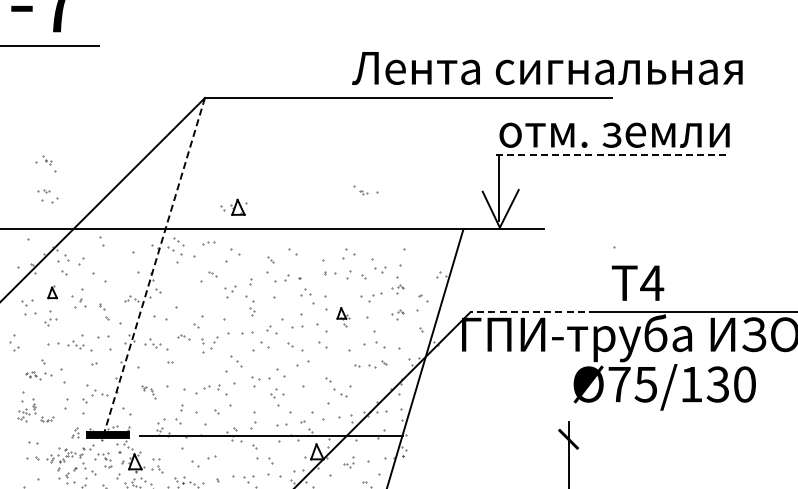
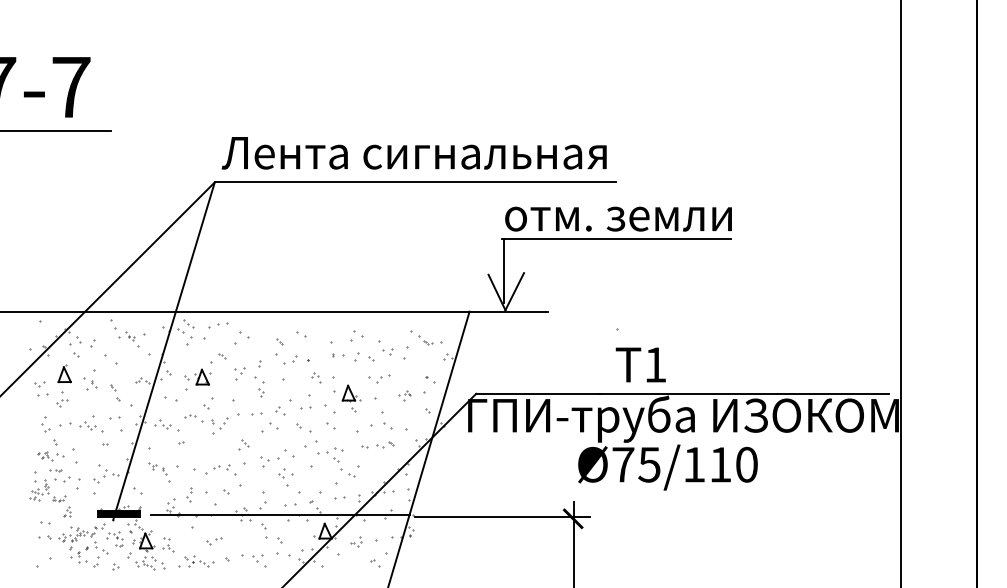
text: (546, 68) -> (413, 153), moved
line: (612, 154) -> (616, 238), dashed -> solid
part: (45, 164) -> (128, 339), moved
part: (366, 190) -> (430, 340), moved
part: (47, 196) -> (59, 475), moved
part: (233, 206) -> (197, 376), moved
part: (208, 243) -> (218, 325), size x1.67
line: (152, 269) -> (163, 351), dashed -> solid
text: (652, 282) -> (655, 364), 4 -> 1
part: (397, 288) -> (404, 370), removed
part: (52, 291) -> (64, 373), size x1.43
part: (308, 295) -> (316, 377), size x0.62
line: (533, 312) -> (538, 393), dashed -> solid
part: (343, 317) -> (351, 398), size x1.43
part: (183, 337) -> (193, 418), size x1.67
part: (13, 342) -> (45, 424), moved
part: (234, 363) -> (243, 444), size x0.62
part: (322, 370) -> (330, 450), added
text: (718, 384) -> (720, 464), Ø75/130 -> Ø75/110
part: (148, 392) -> (159, 472), size x1.43
part: (179, 414) -> (189, 494), size x0.71
part: (331, 417) -> (339, 497), size x0.62
part: (75, 431) -> (67, 511), moved
line: (496, 436) -> (502, 516), added
part: (204, 462) -> (214, 541), size x0.62

